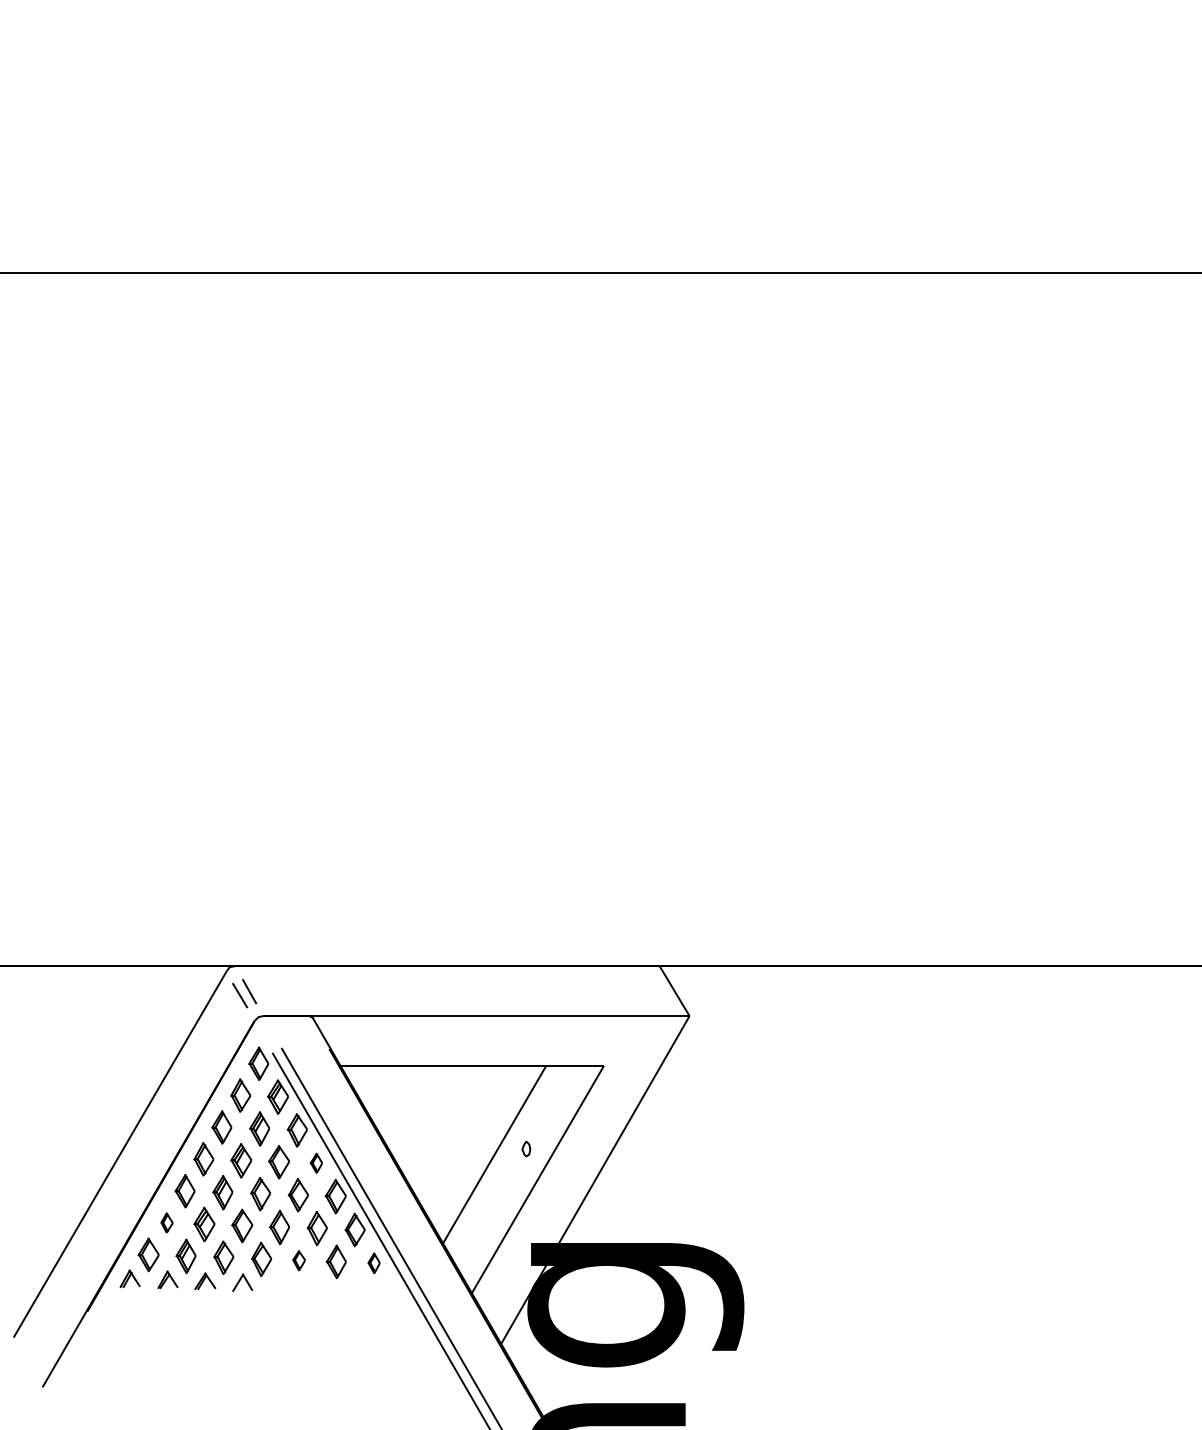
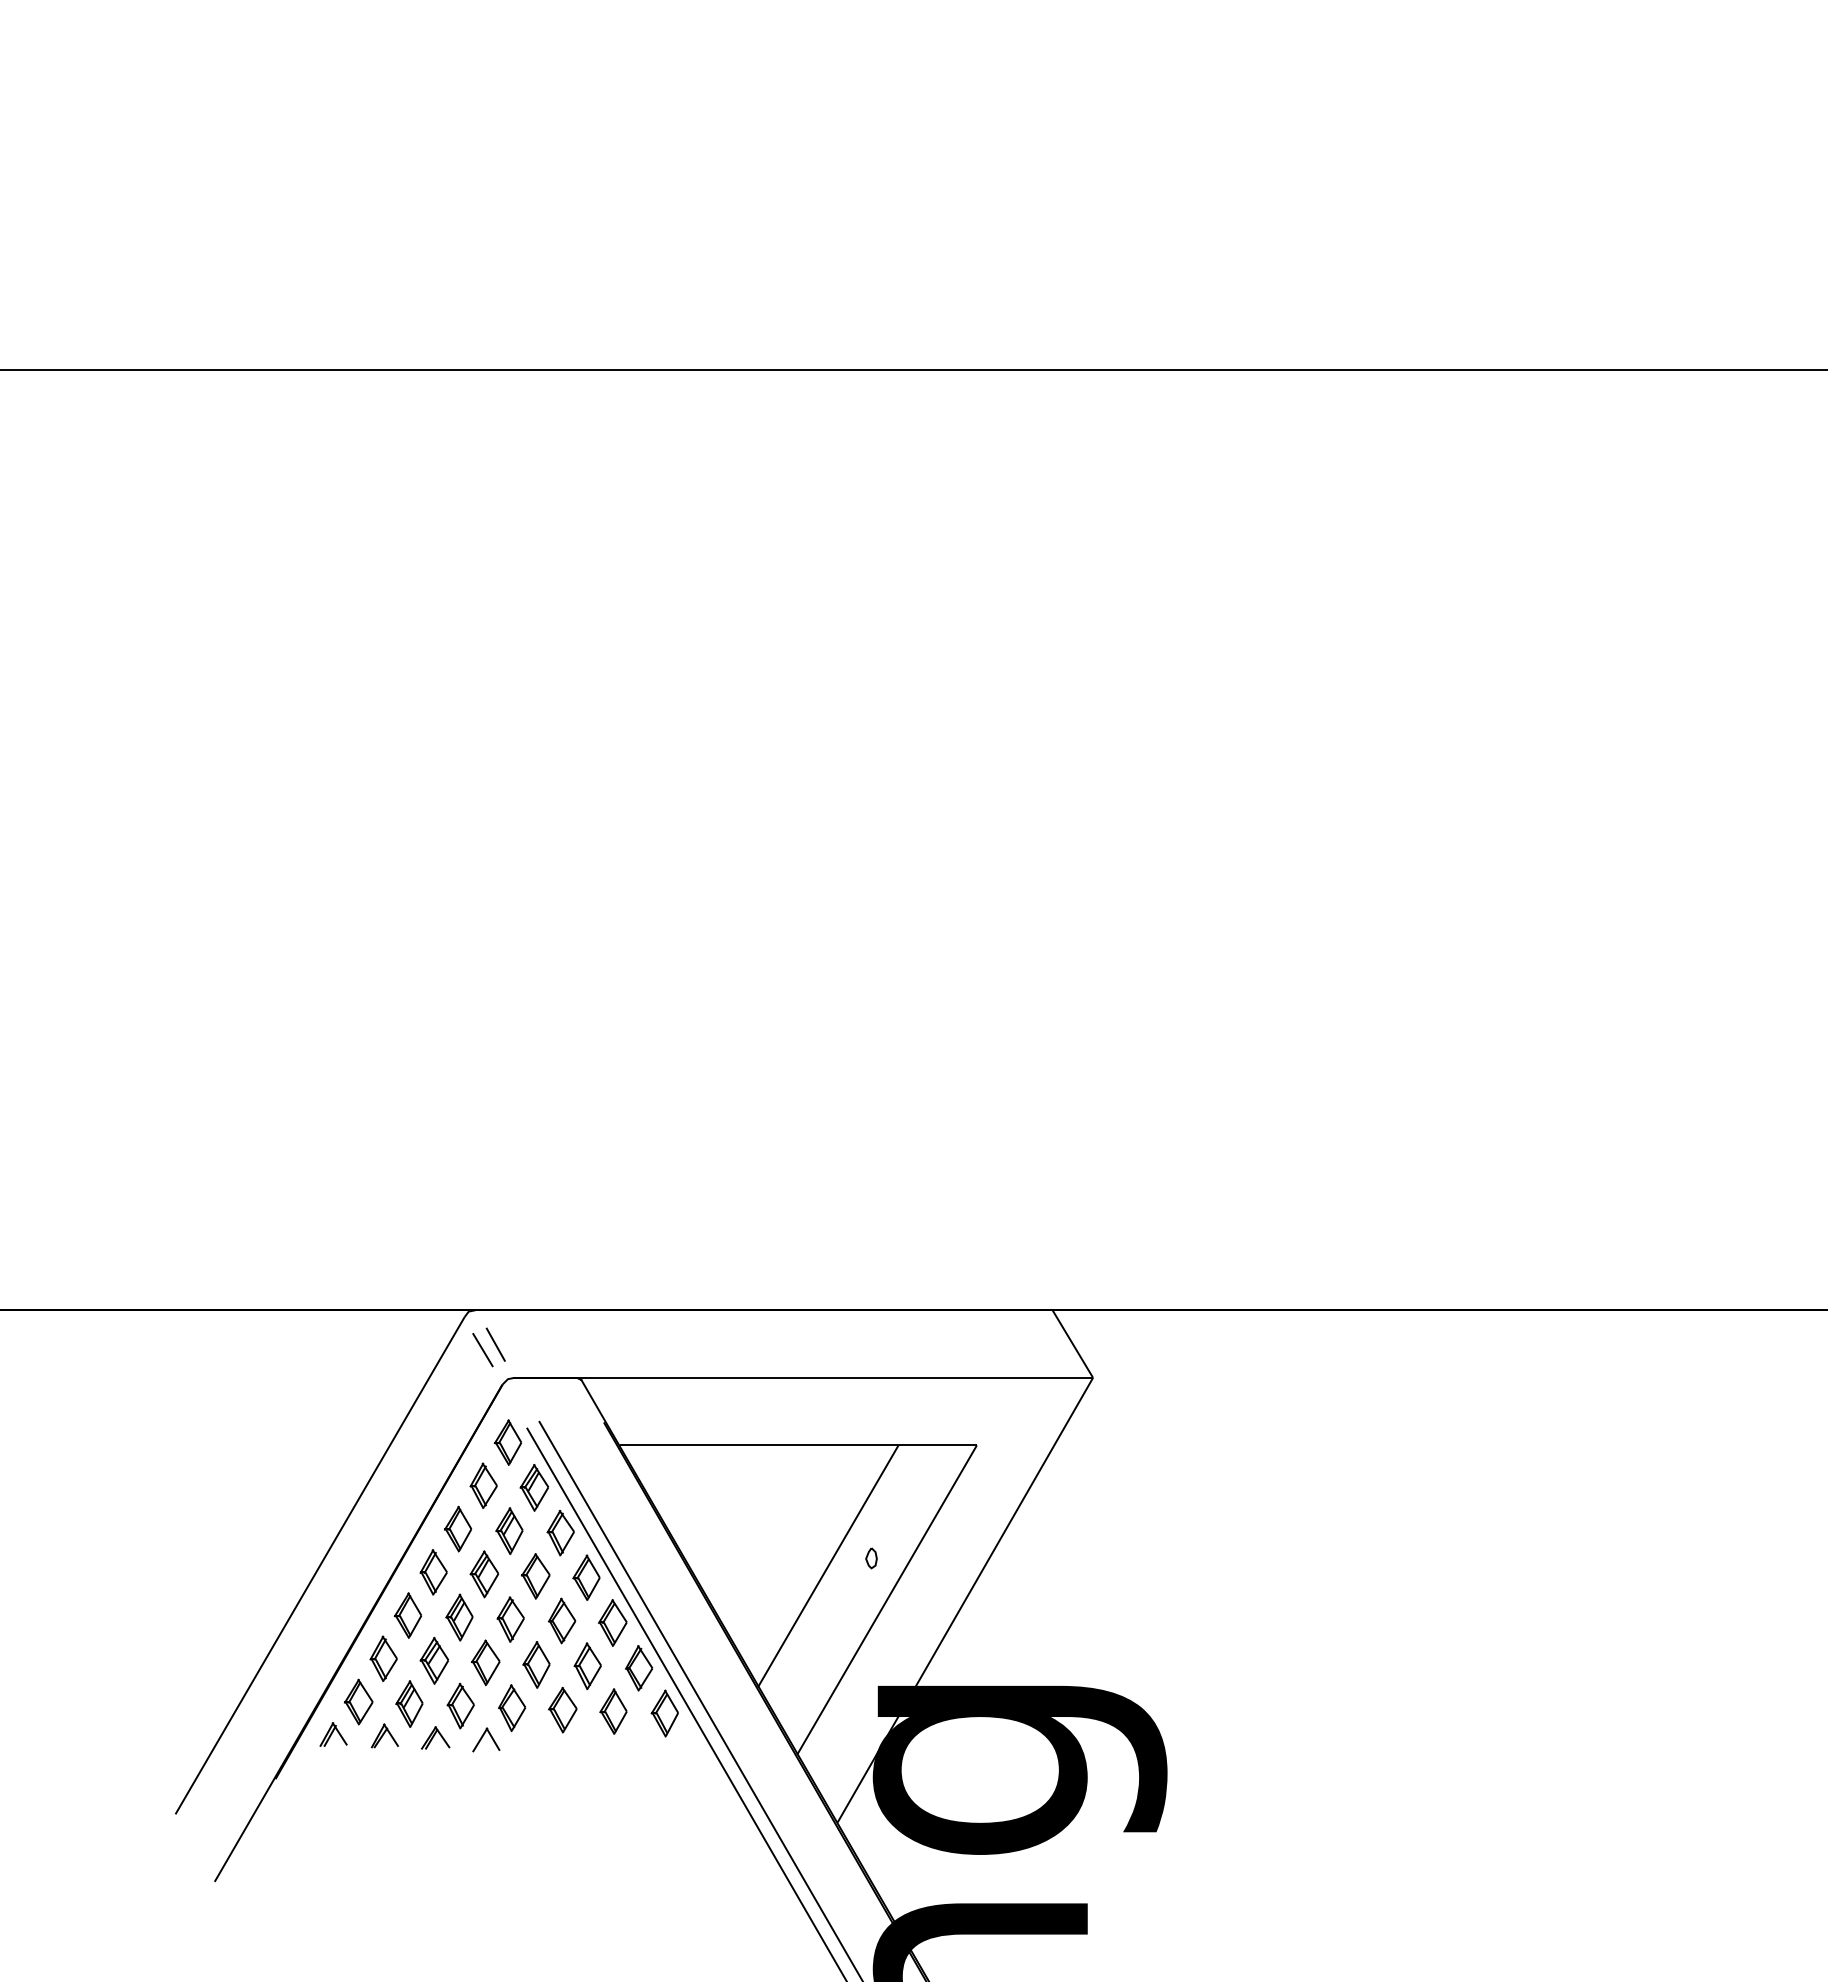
part: (316, 1163) -> (586, 1577), size x1.67
part: (166, 1222) -> (383, 1658), size x1.67
part: (298, 1260) -> (562, 1709), size x1.67
part: (373, 1263) -> (664, 1713), size x1.67

